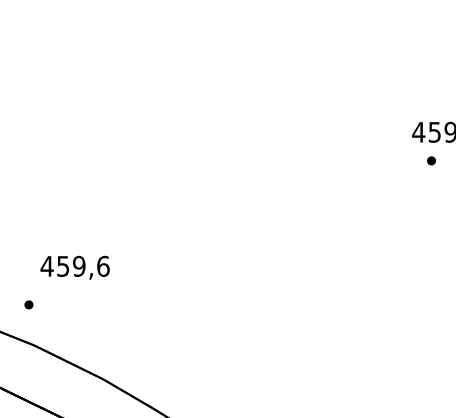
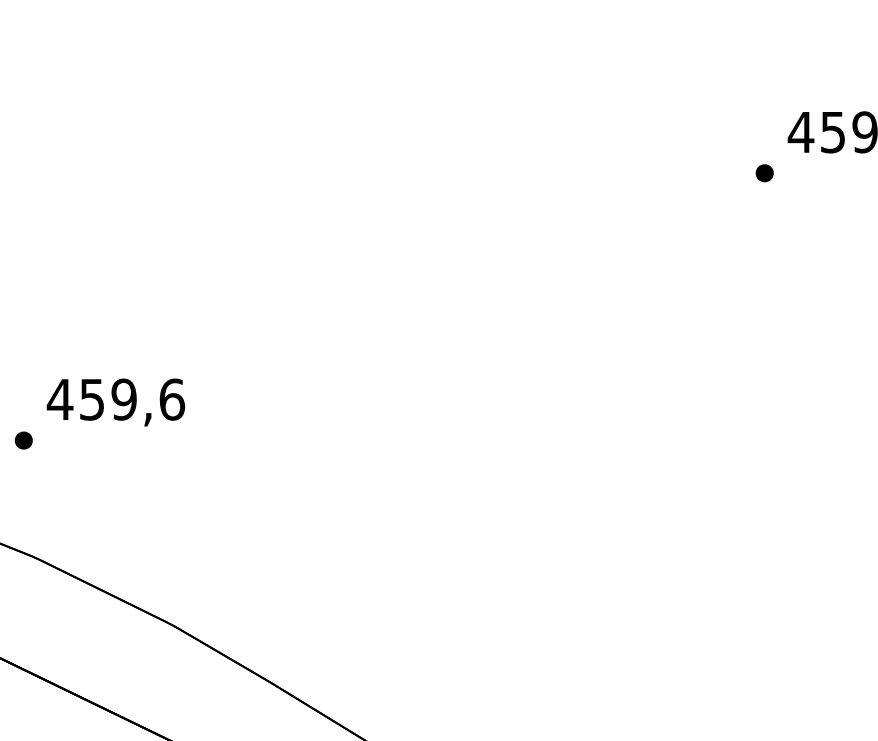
part: (431, 160) -> (764, 172), moved
part: (28, 304) -> (22, 439), moved

